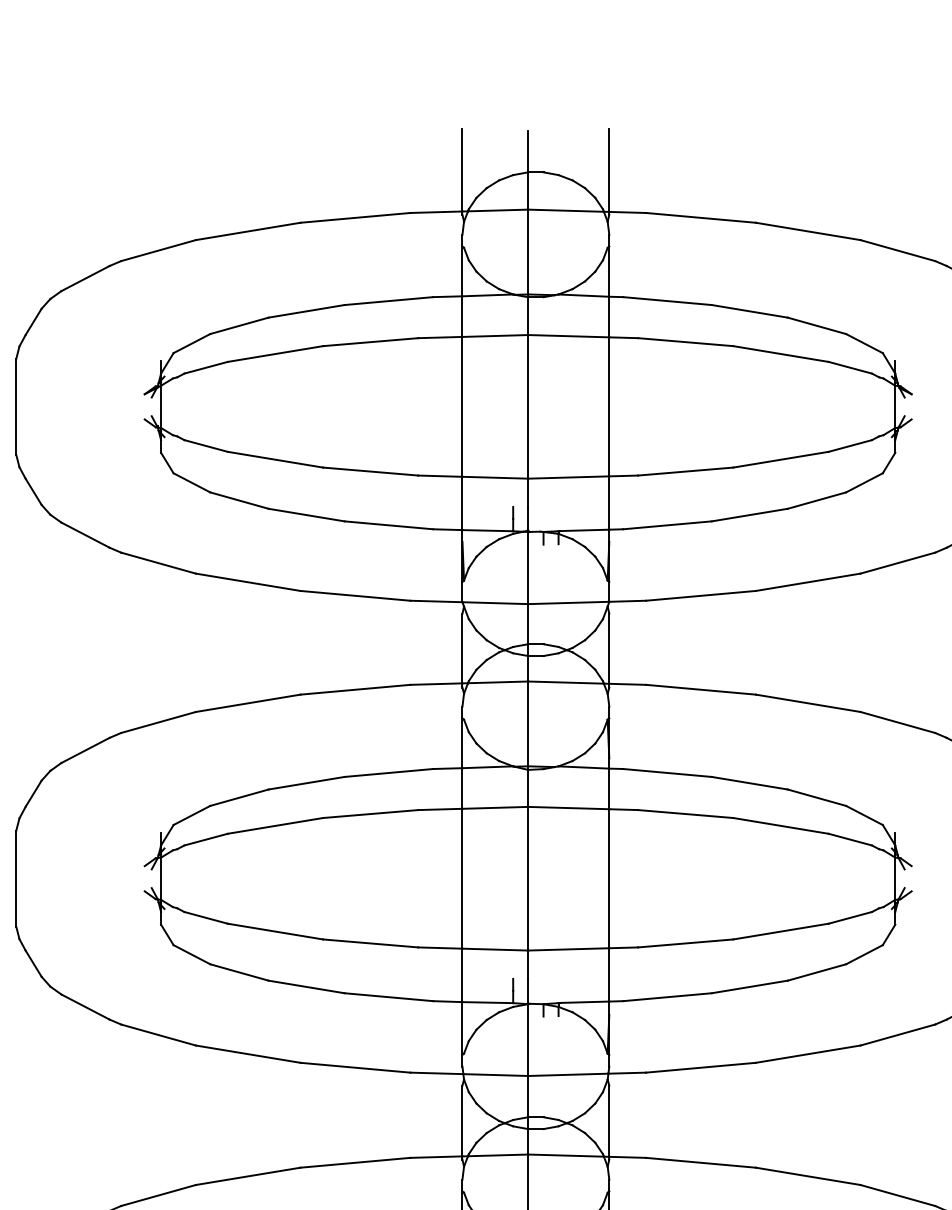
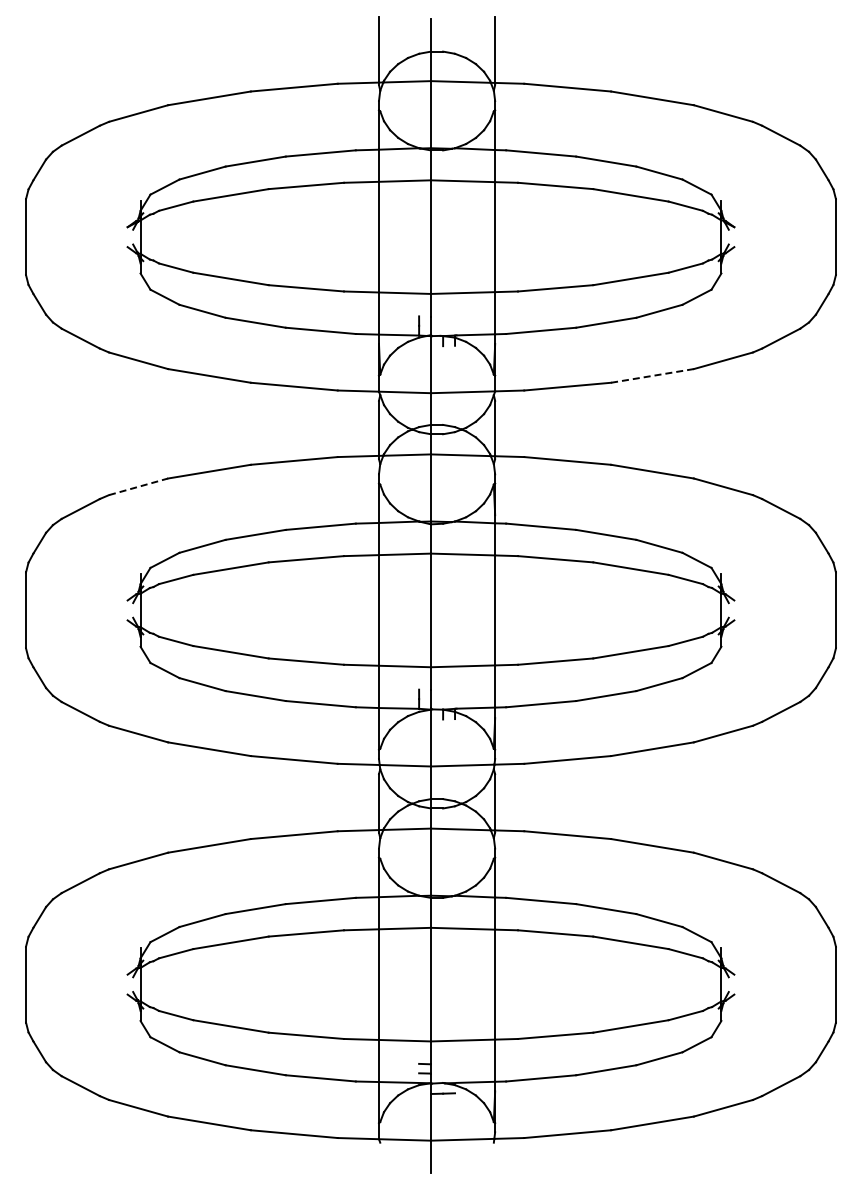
line: (808, 581) -> (652, 375), solid -> dashed
line: (158, 722) -> (138, 486), solid -> dashed

